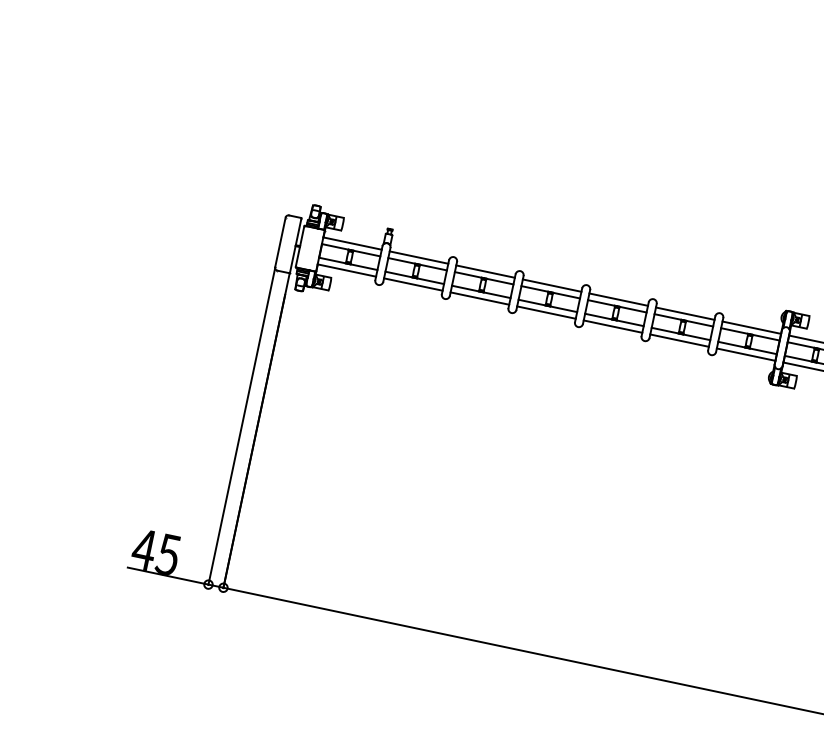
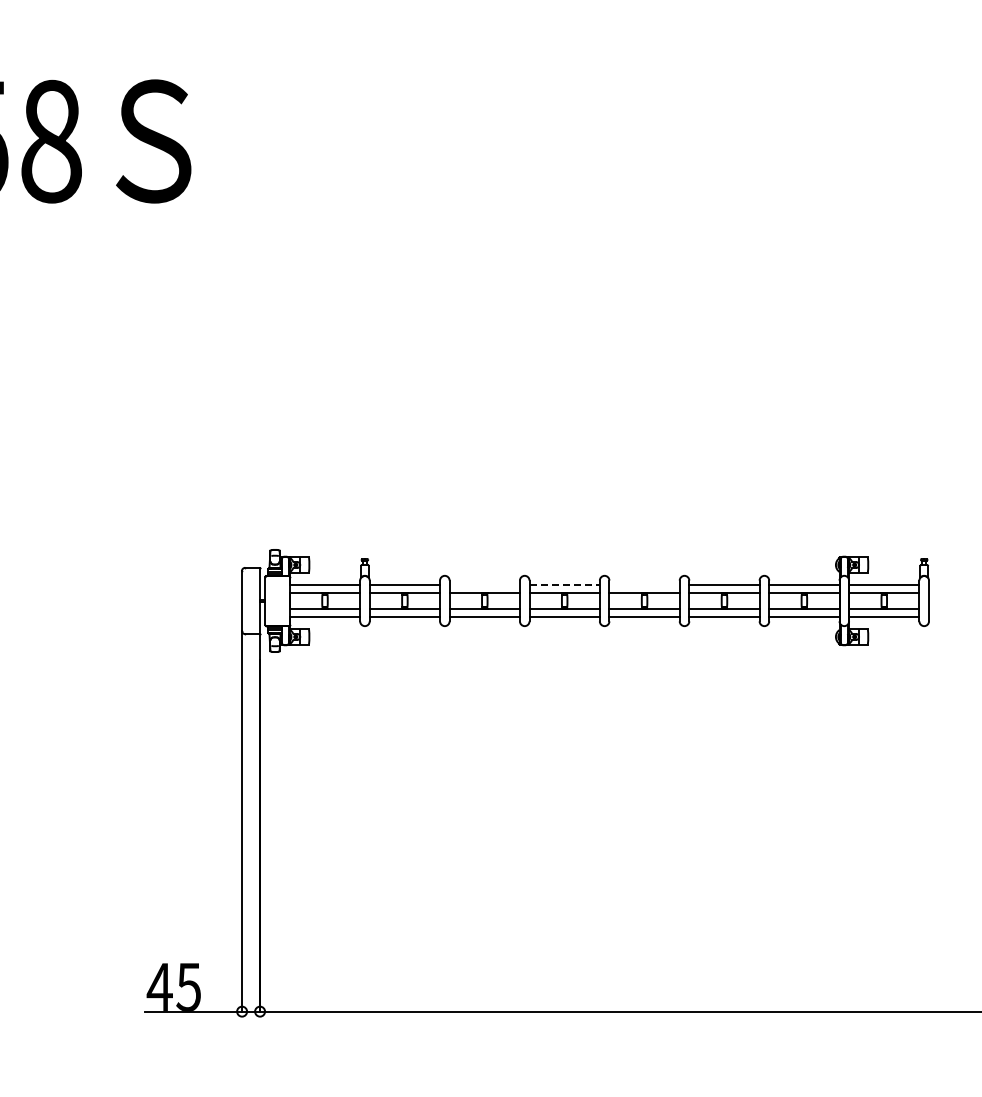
line: (485, 271) -> (484, 584), removed
line: (552, 285) -> (565, 584), solid -> dashed
line: (618, 299) -> (644, 584), removed

